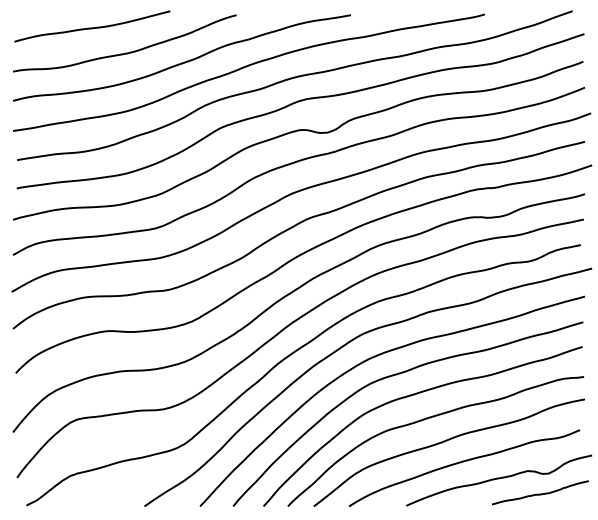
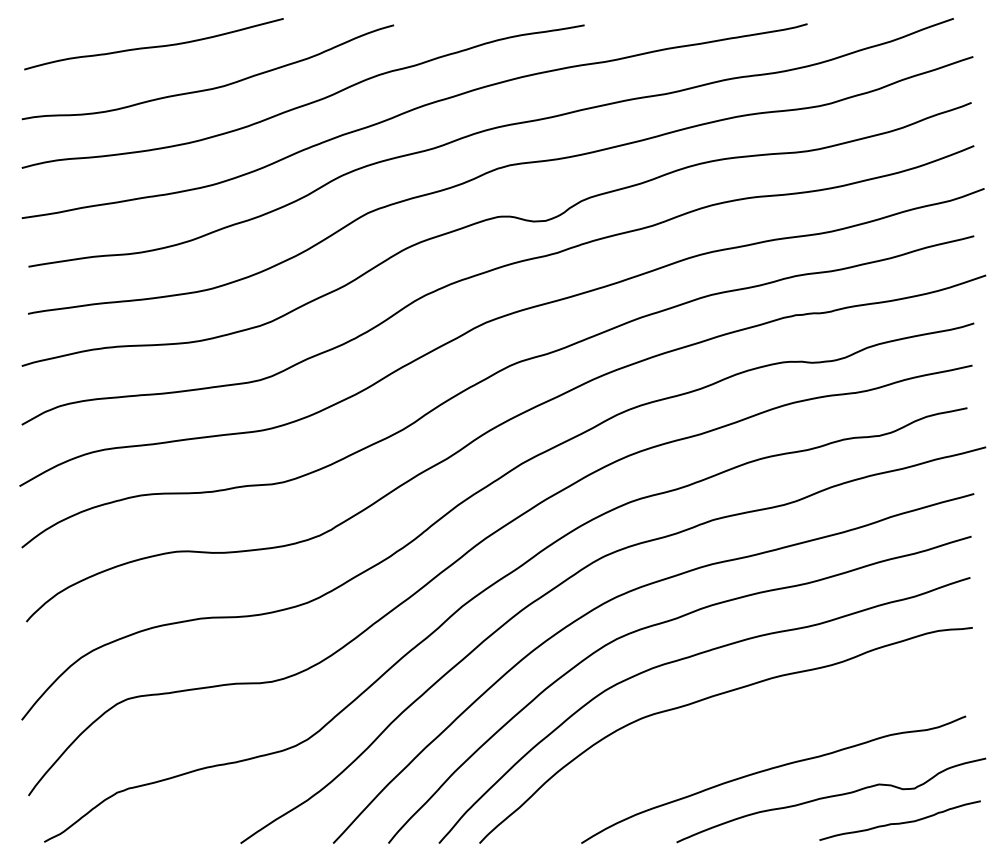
curve: (444, 442) -> (740, 736), removed

